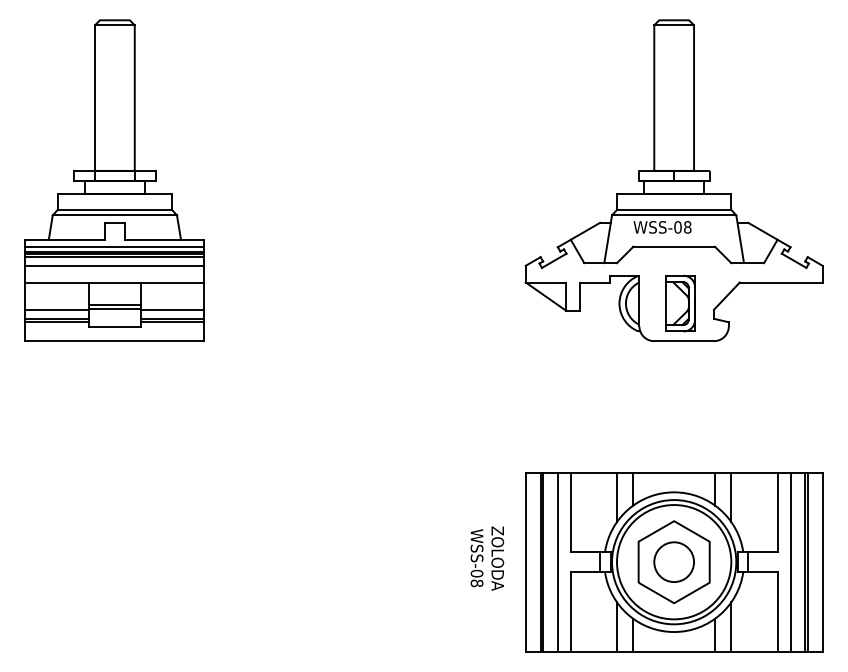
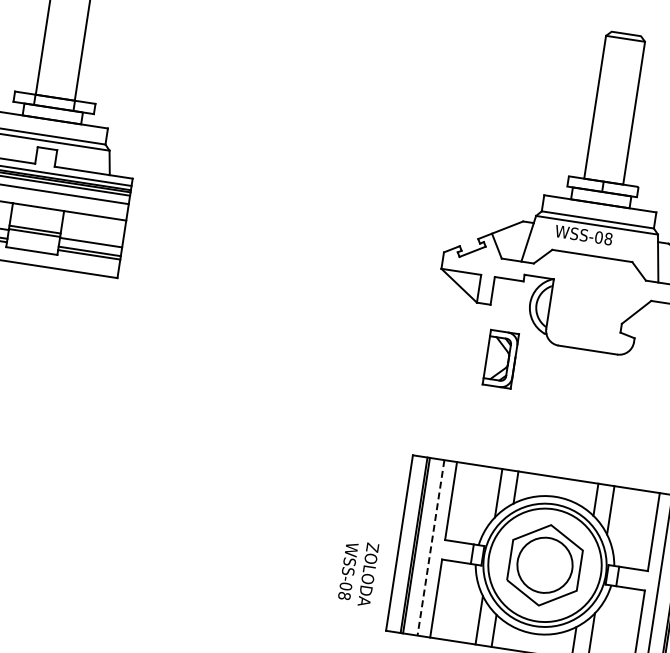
part: (680, 303) -> (500, 359), moved
text: (487, 558) -> (358, 573), moved
line: (557, 562) -> (430, 548), solid -> dashed
circle: (674, 562) -> (545, 565), size x1.4

